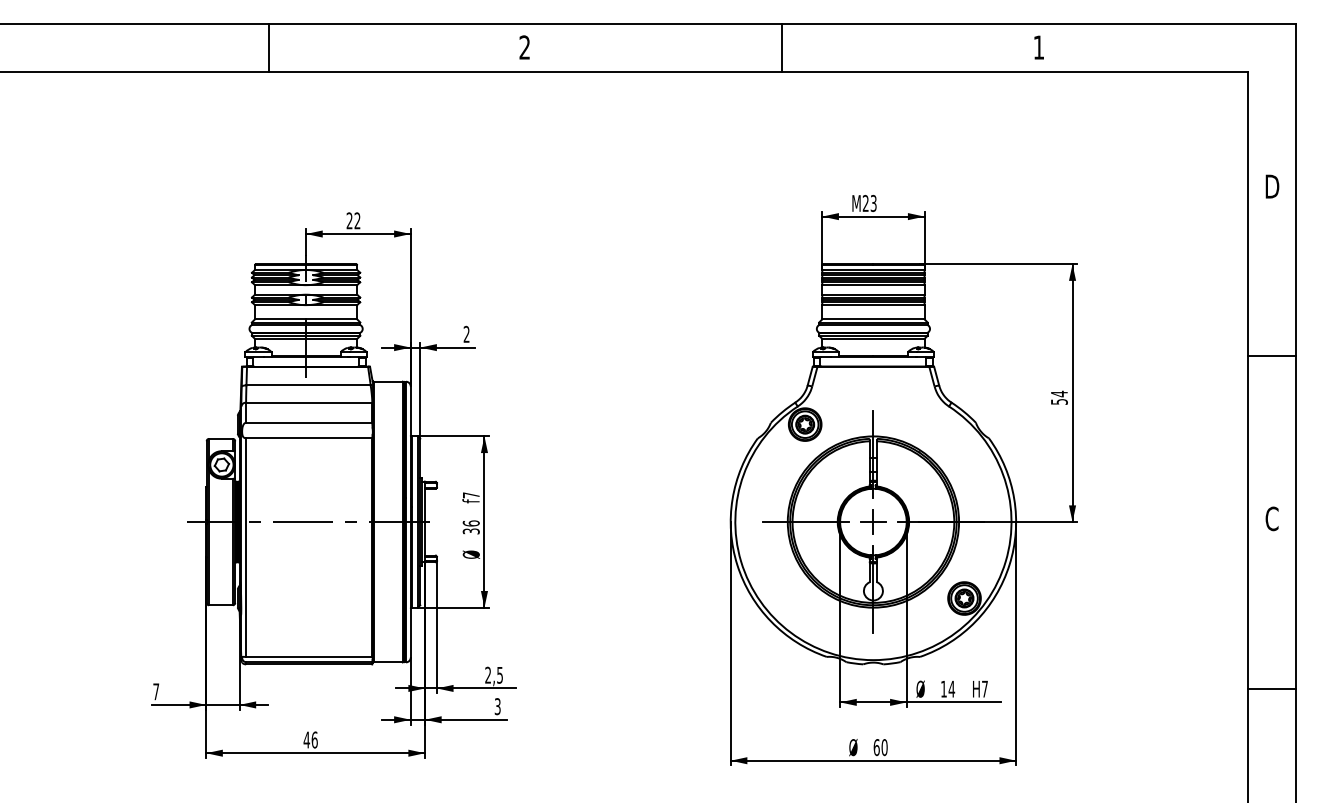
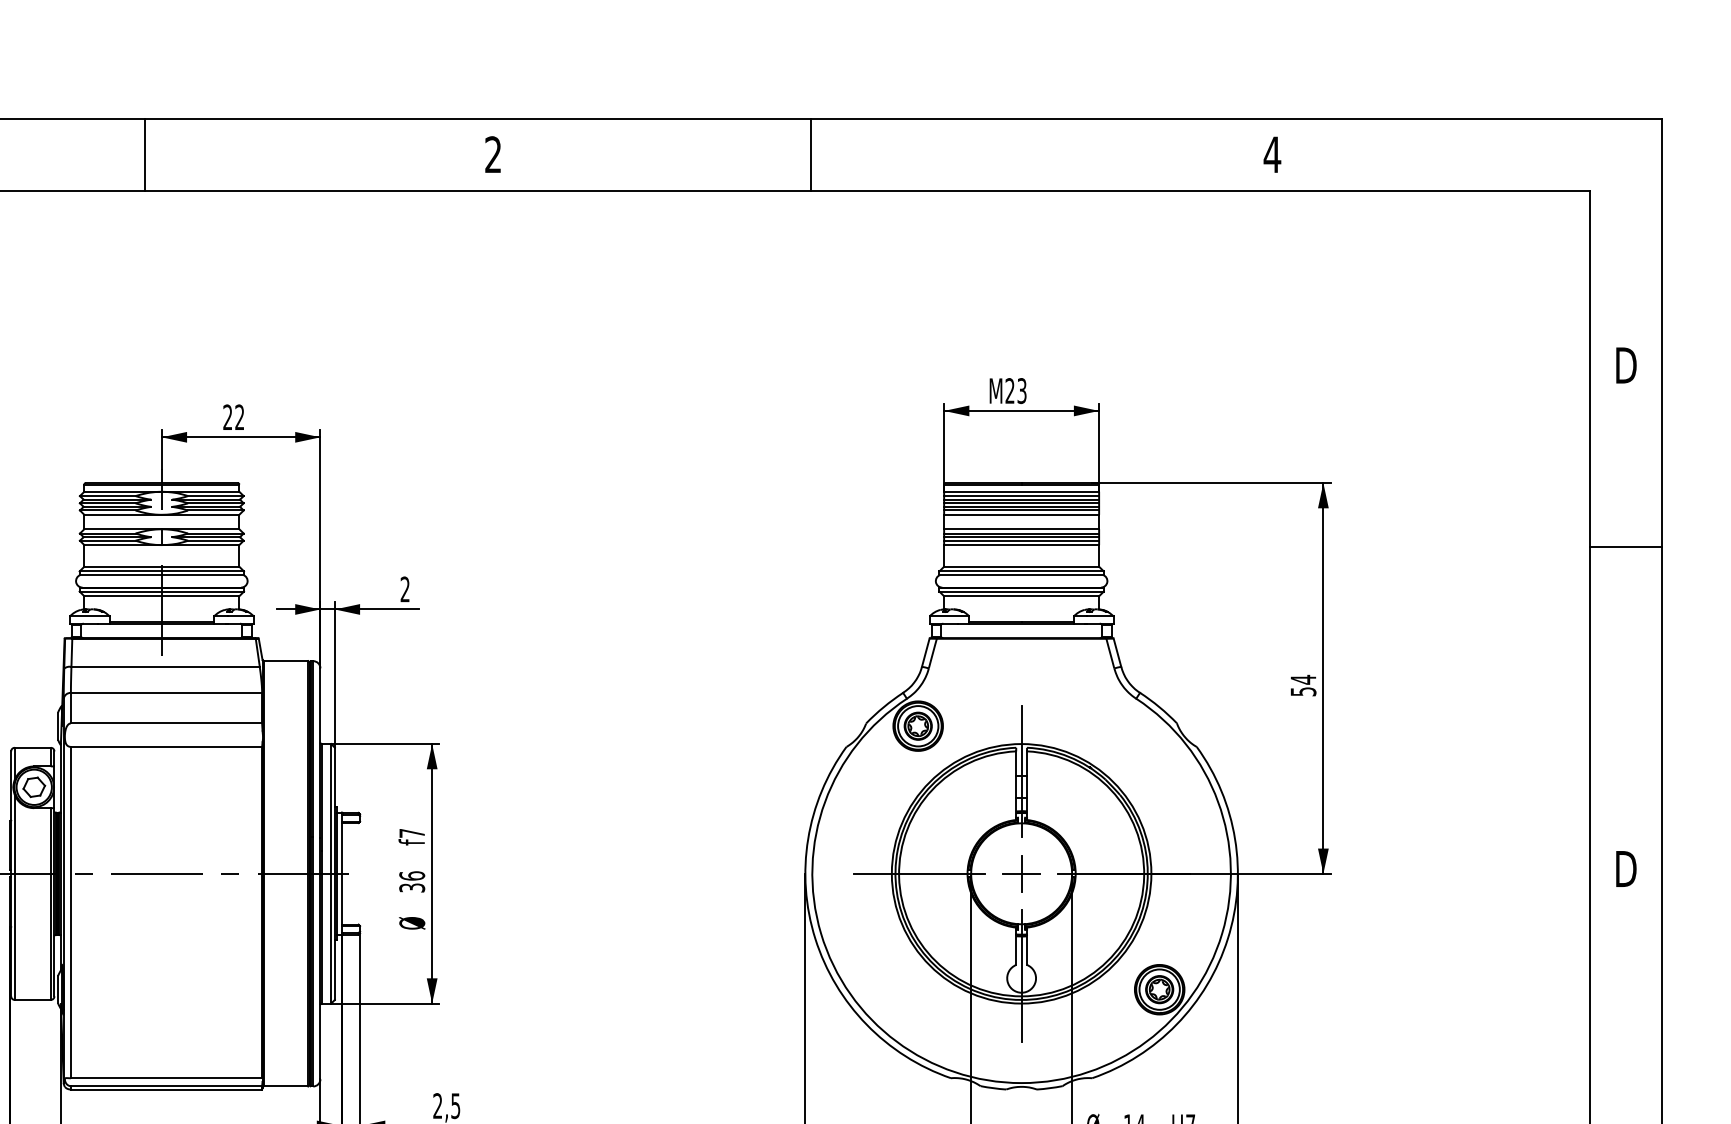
line: (268, 47) -> (144, 154), moved
line: (782, 47) -> (811, 154), moved
text: (1038, 47) -> (1271, 154), 1 -> 4
line: (1271, 356) -> (1624, 547), moved
text: (1272, 518) -> (1626, 868), C -> D

